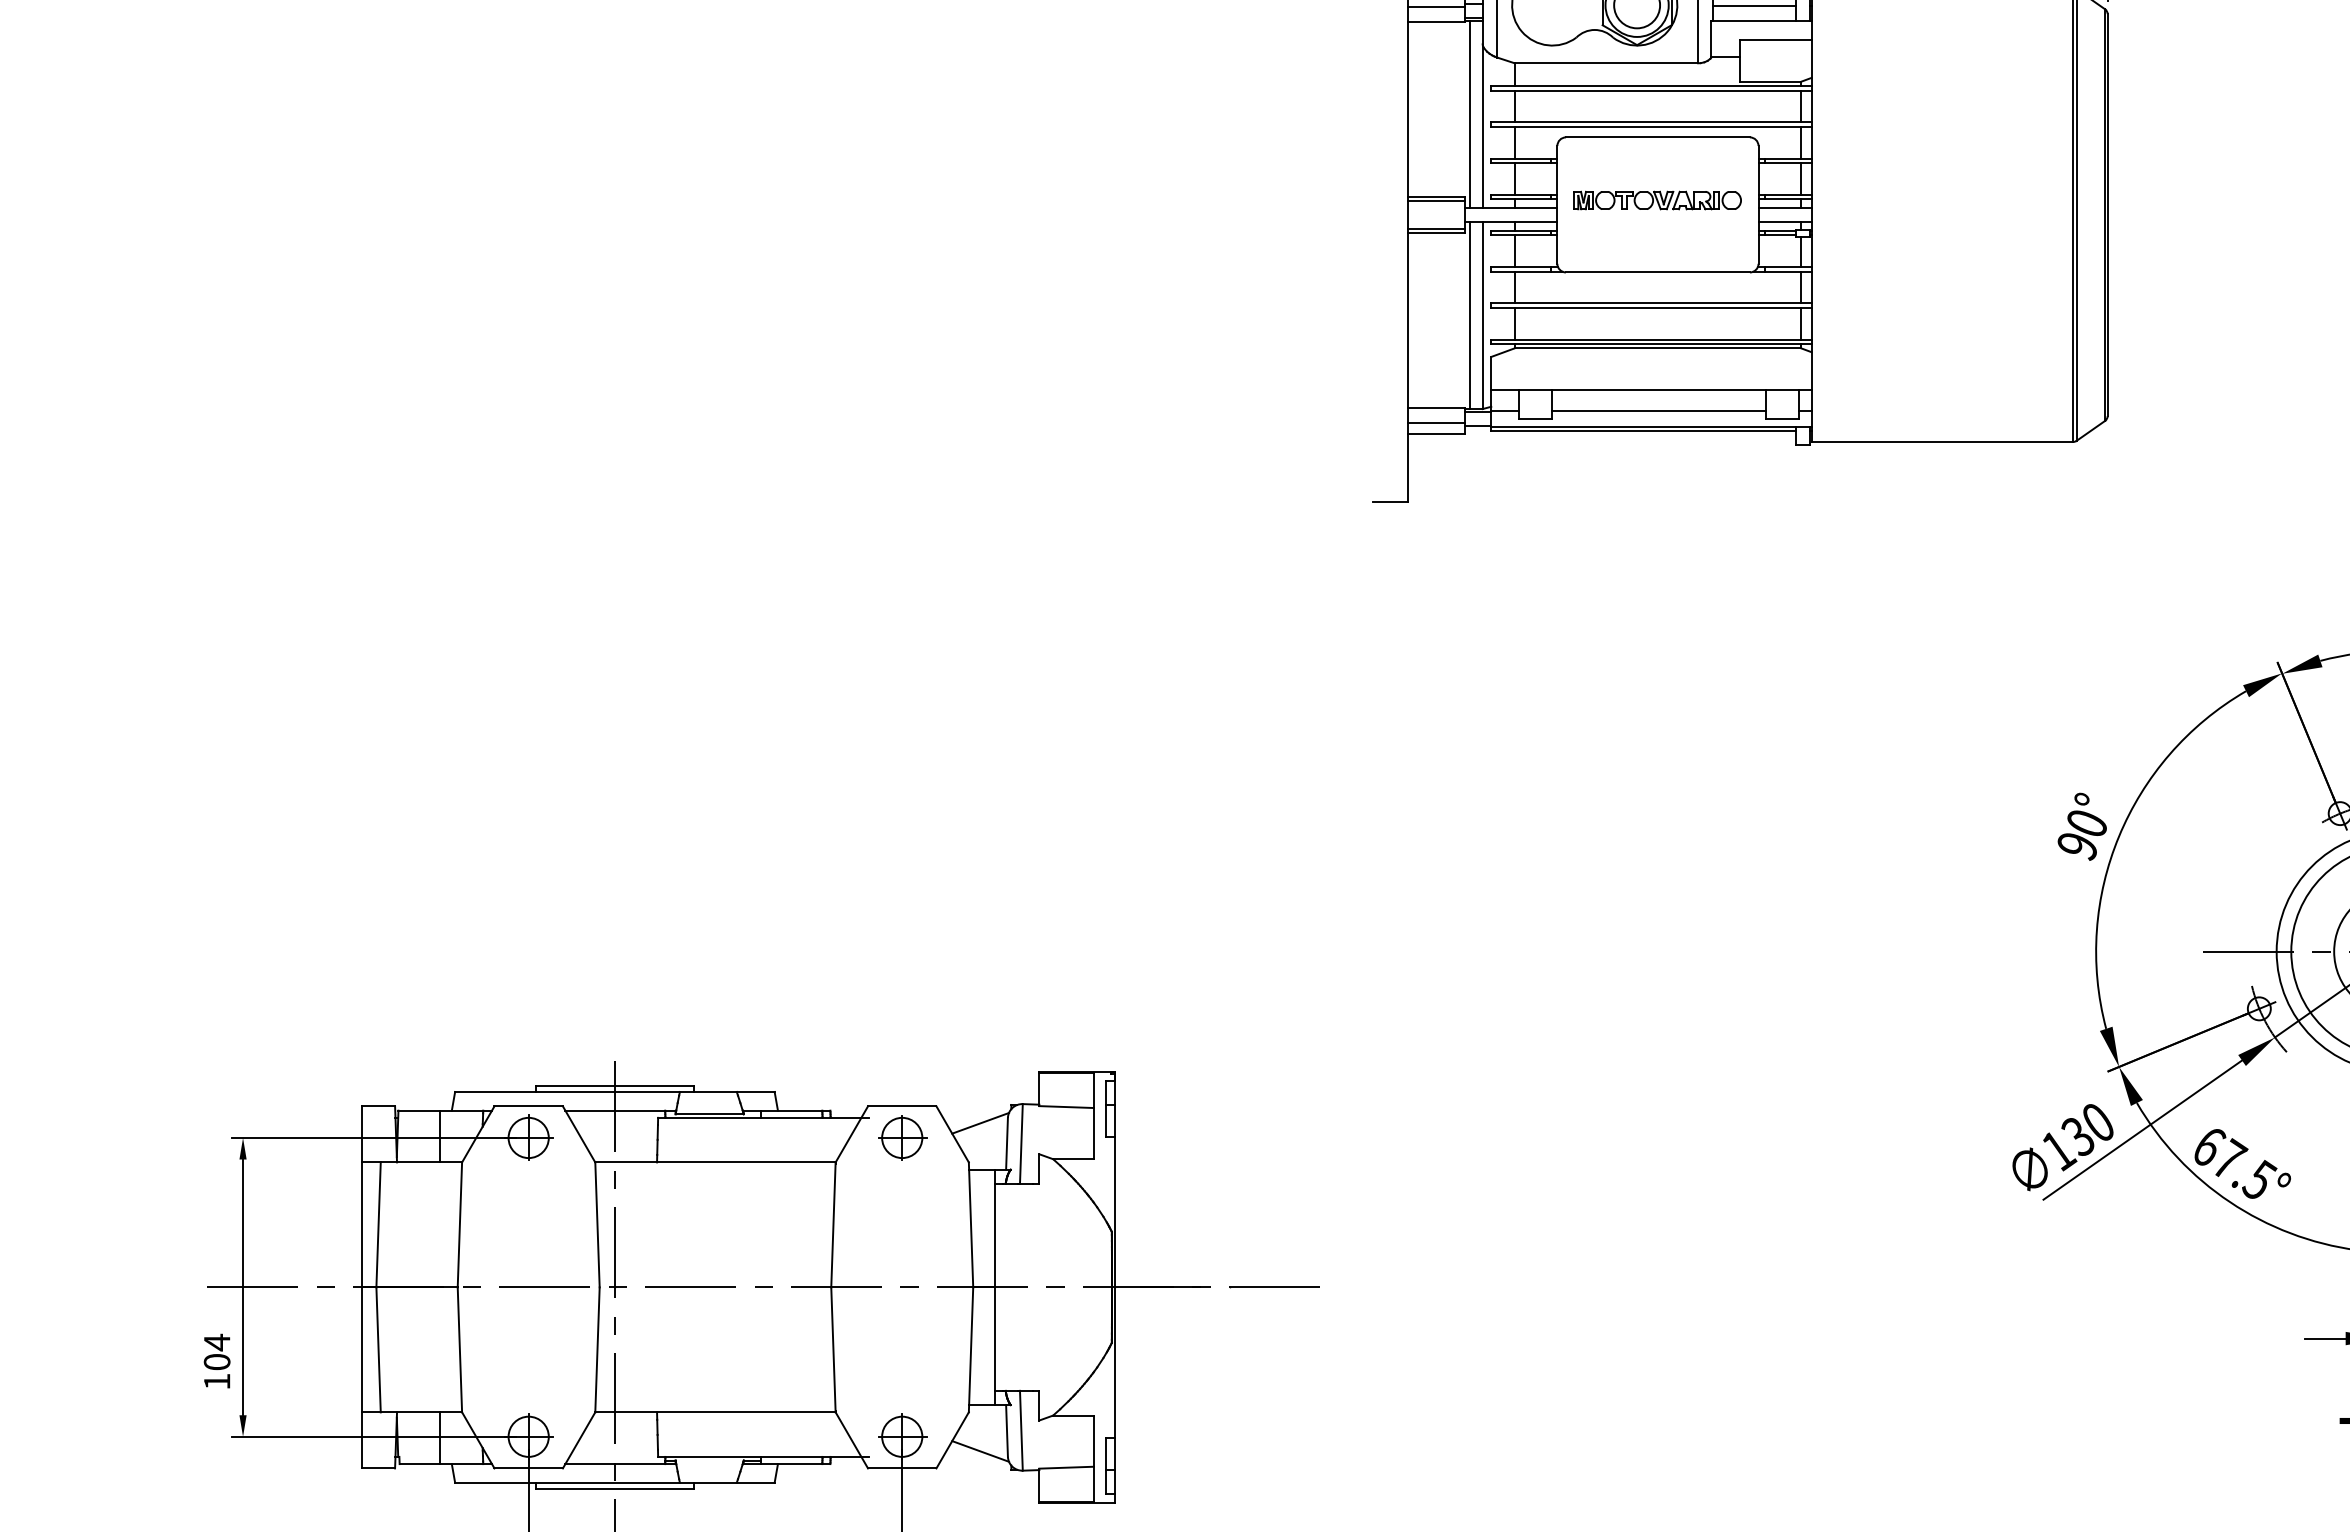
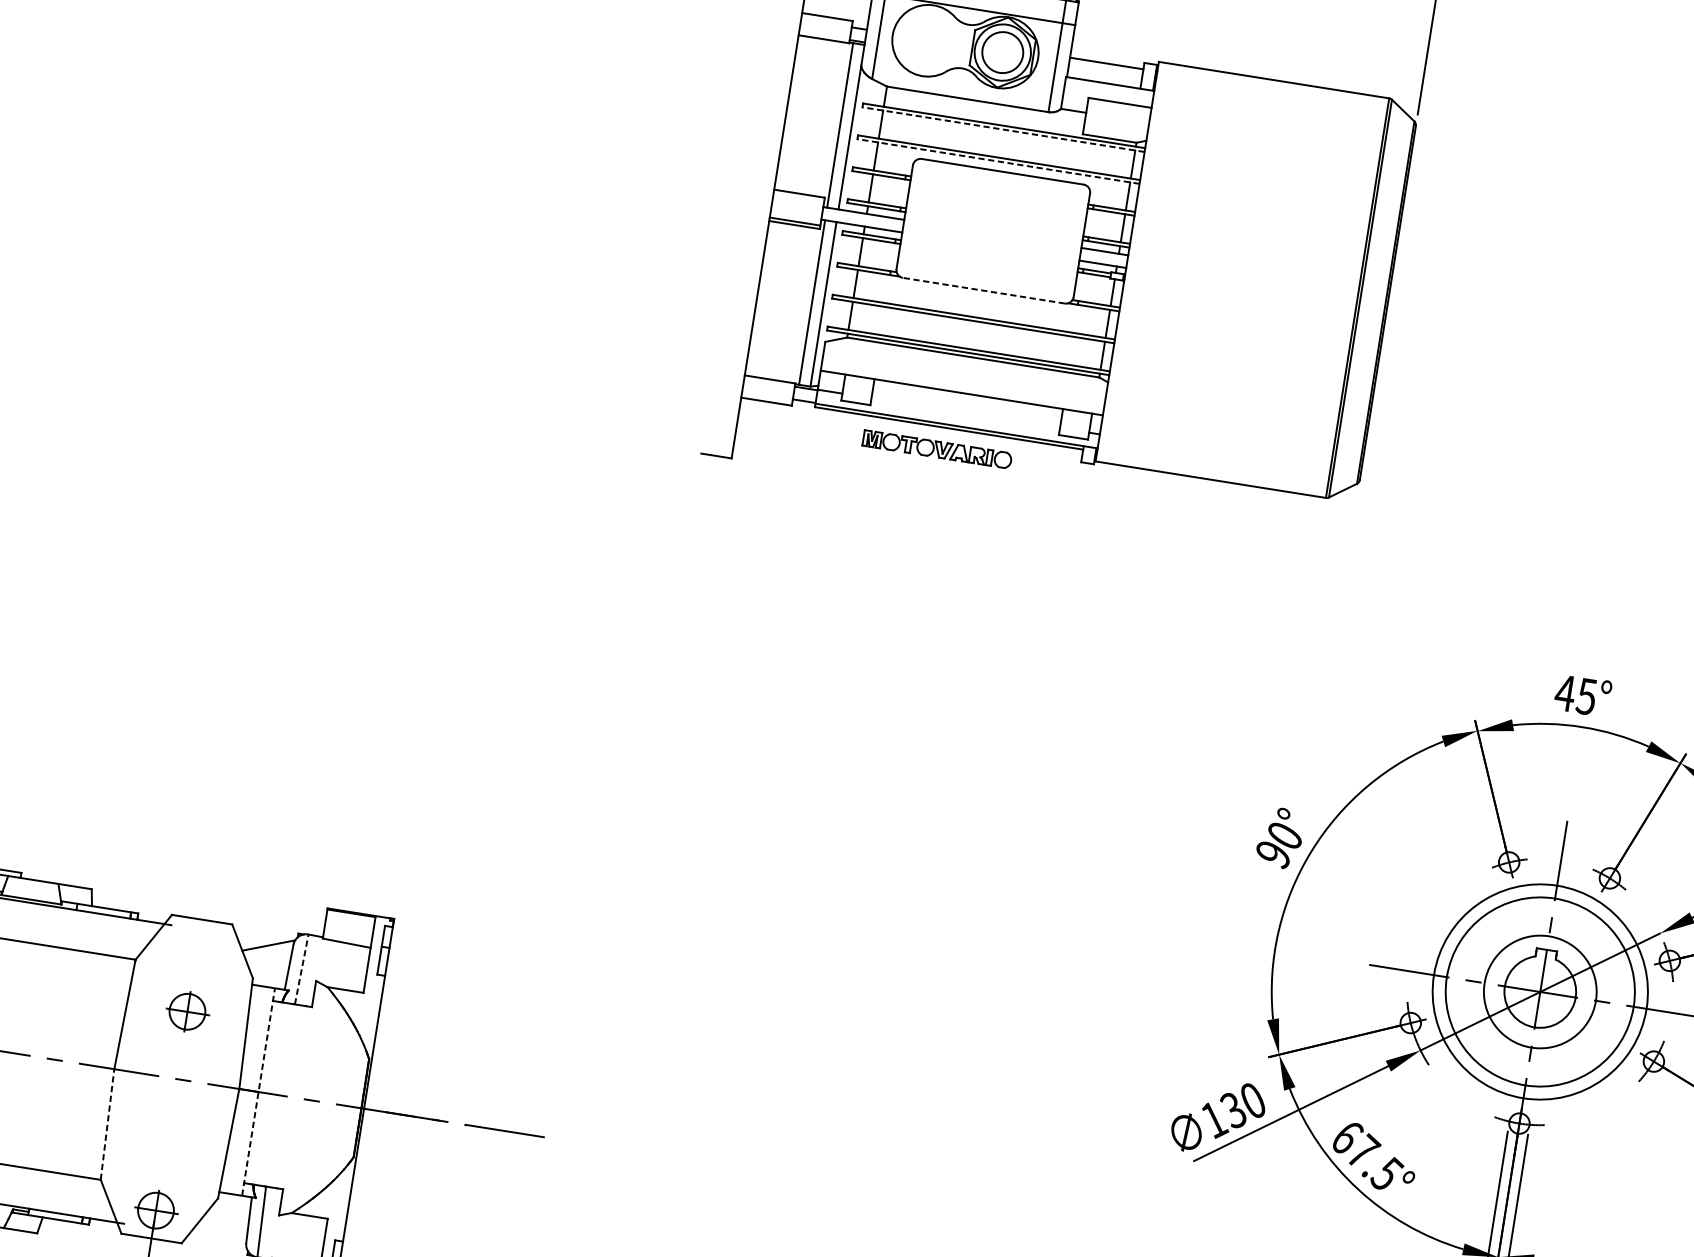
line: (1753, 6) -> (1105, 69), removed
line: (1436, 7) -> (825, 26), removed
line: (1650, 90) -> (1002, 129), solid -> dashed
line: (1650, 126) -> (997, 161), solid -> dashed
part: (1657, 200) -> (937, 449), moved
line: (1436, 201) -> (798, 197), removed
line: (1657, 272) -> (983, 290), solid -> dashed
line: (1659, 411) -> (965, 413), removed
line: (1436, 422) -> (767, 391), removed
part: (902, 1137) -> (187, 1011), moved
line: (1021, 1144) -> (301, 969), solid -> dashed
line: (995, 1287) -> (258, 1092), solid -> dashed
line: (833, 1349) -> (107, 1124), solid -> dashed
line: (980, 1451) -> (222, 1234), removed

